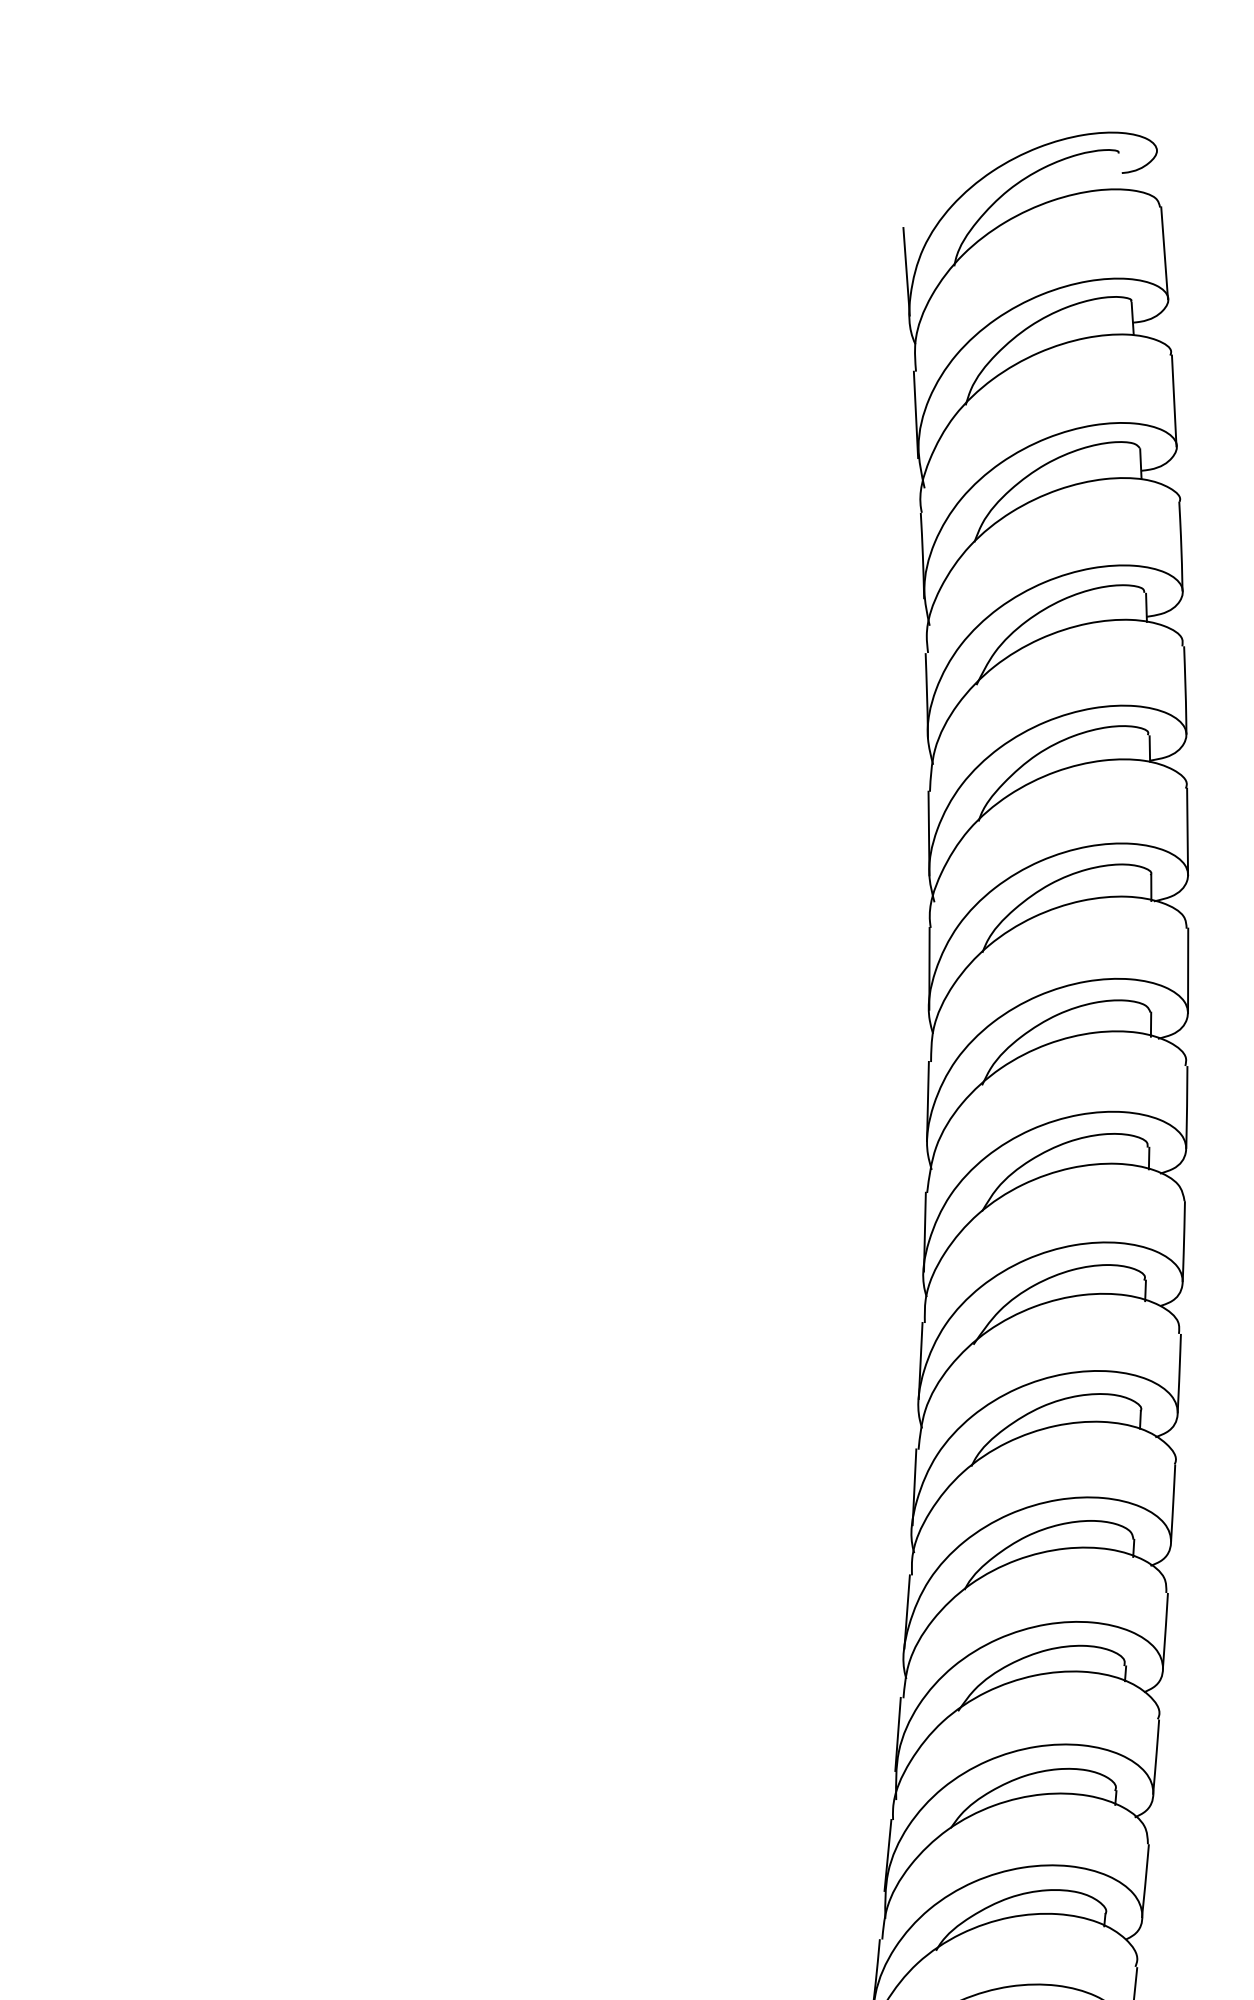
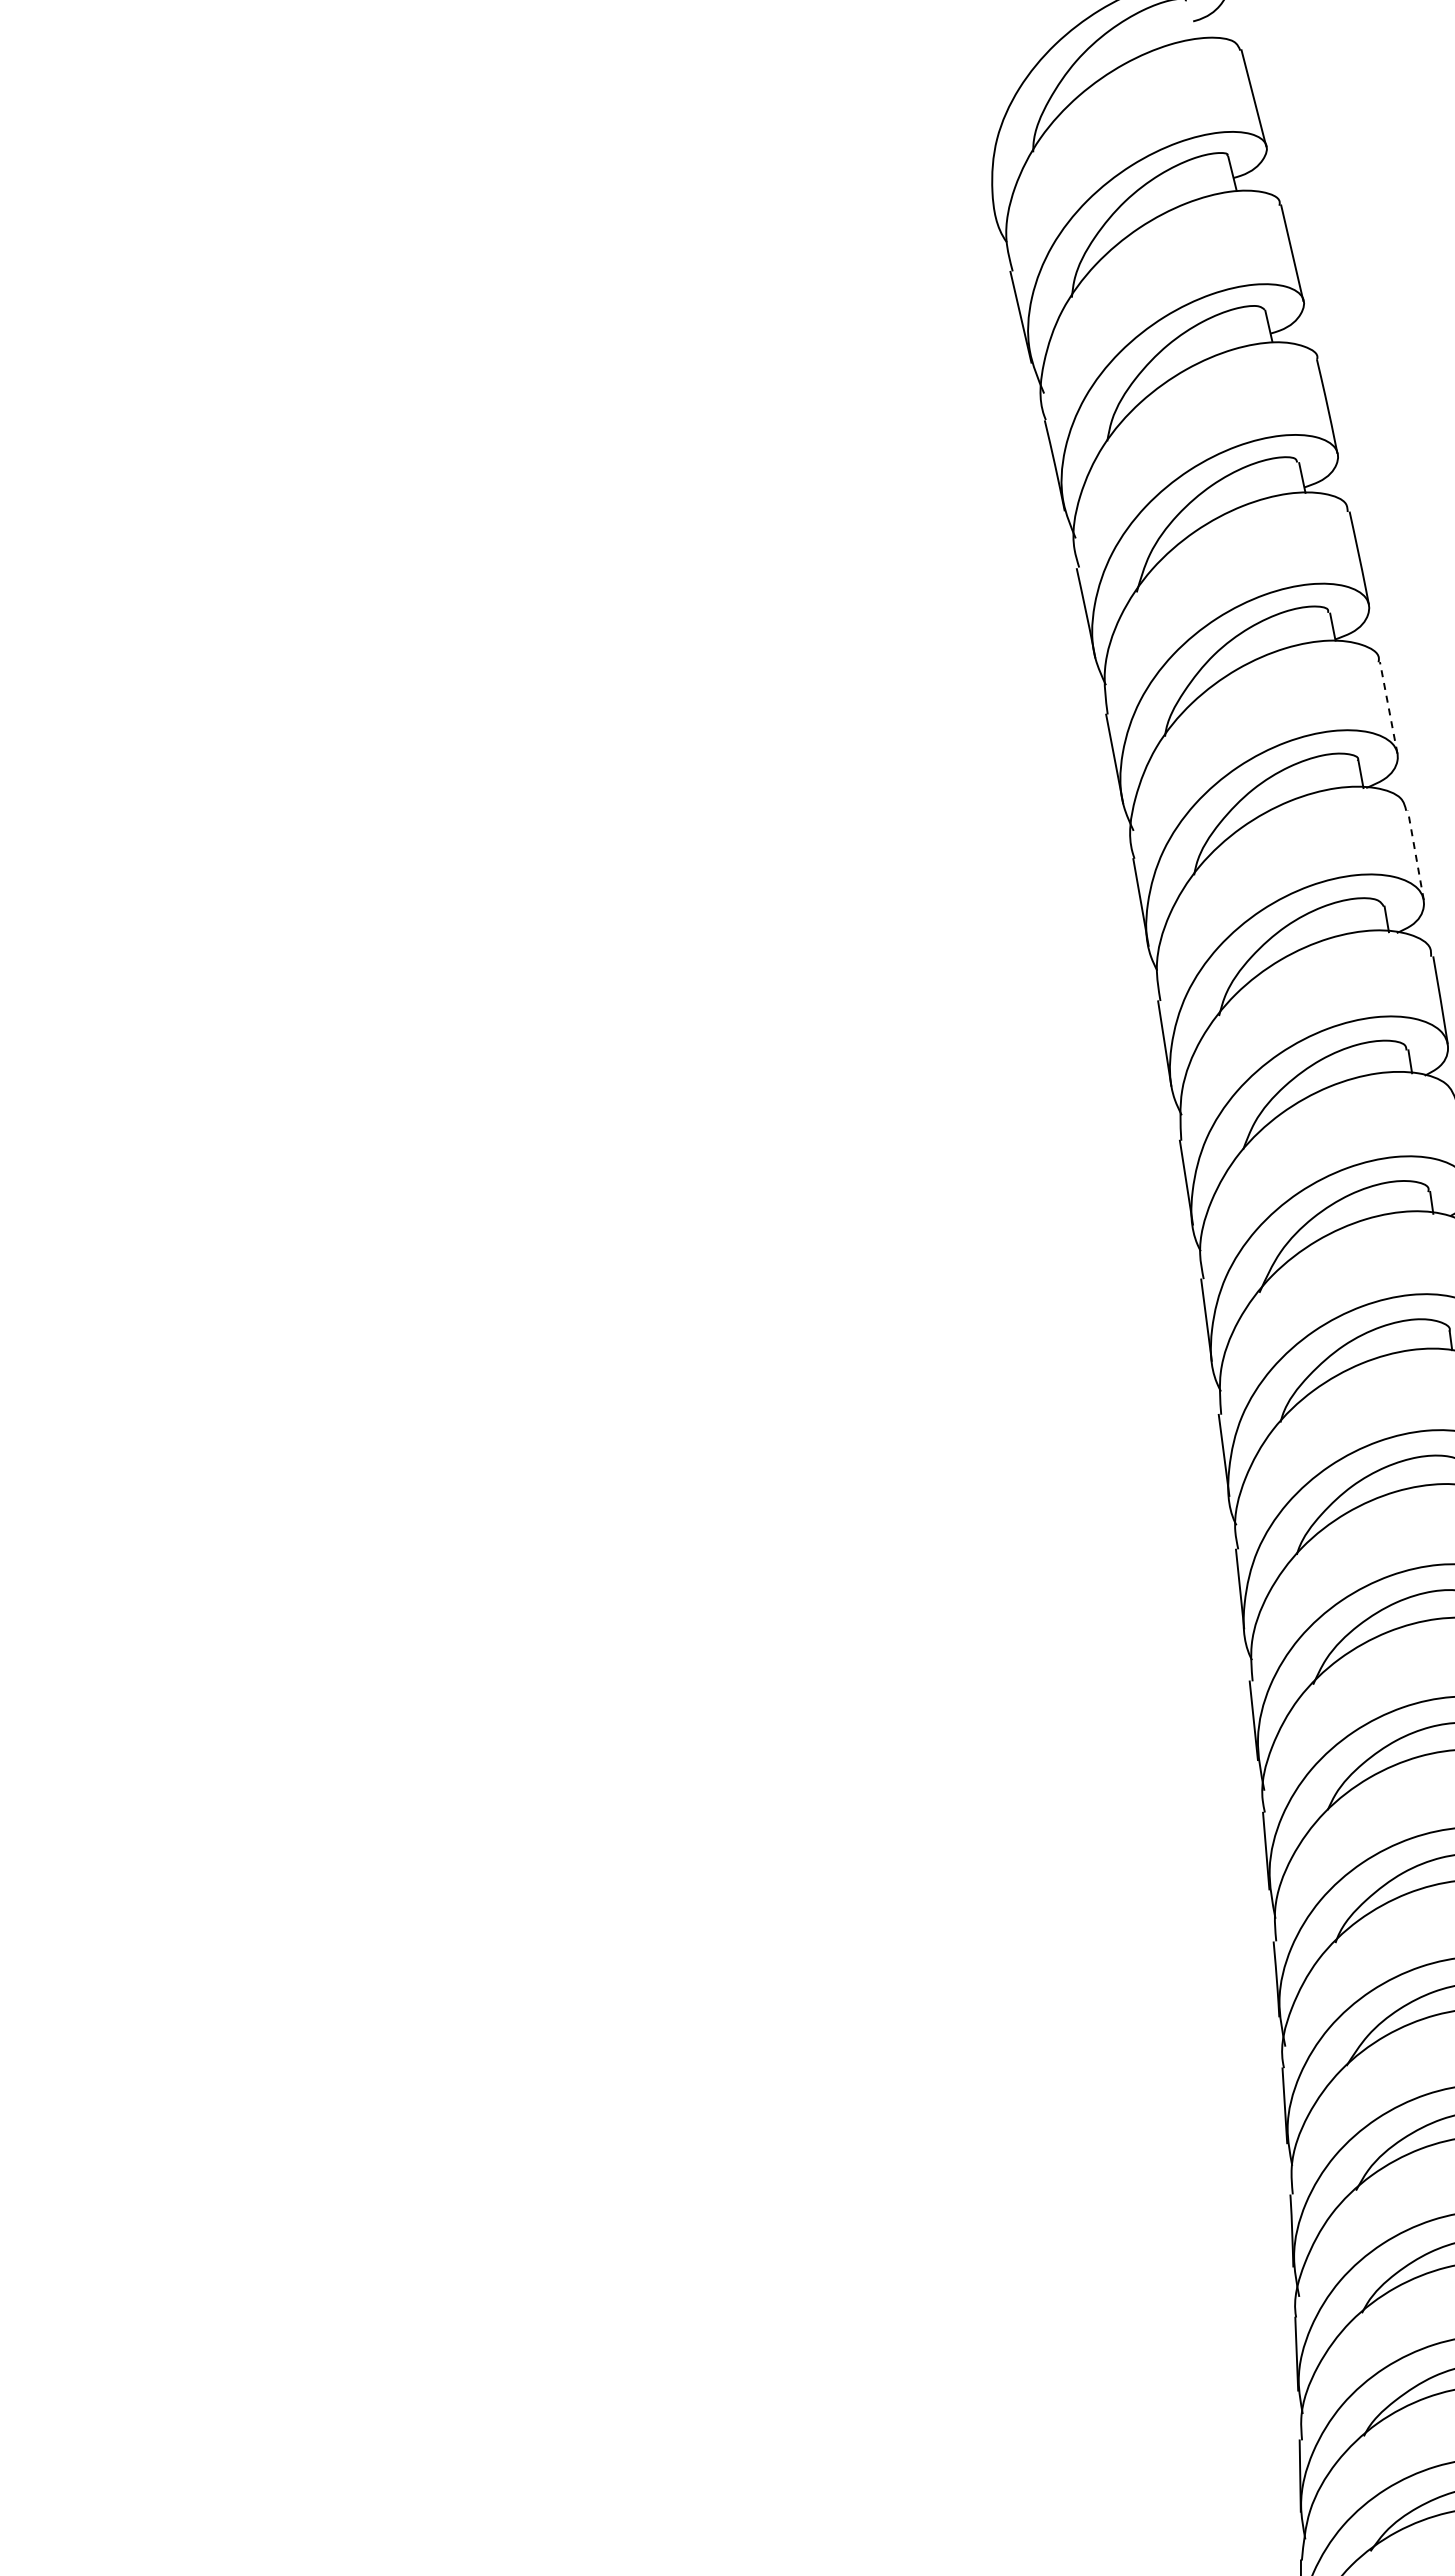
line: (906, 272) -> (983, 167), removed
line: (1187, 831) -> (1388, 707), solid -> dashed
line: (1187, 971) -> (1415, 855), solid -> dashed

